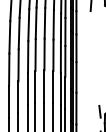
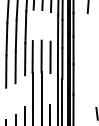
line: (35, 23) -> (32, 25), removed
line: (44, 23) -> (41, 25), removed
line: (53, 24) -> (50, 26), removed
line: (53, 87) -> (50, 89), removed
line: (28, 89) -> (25, 91), removed
line: (18, 97) -> (15, 99), removed
line: (9, 101) -> (6, 103), removed

